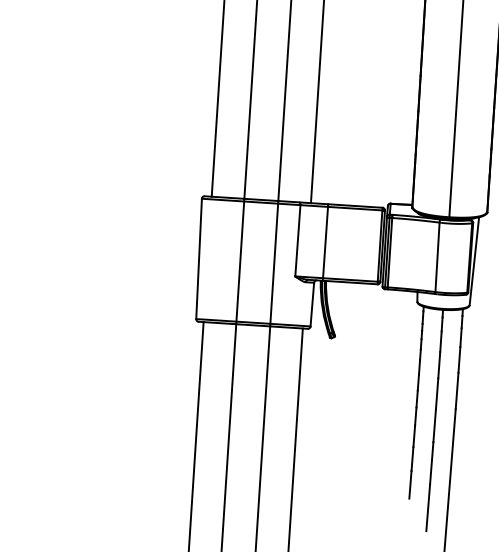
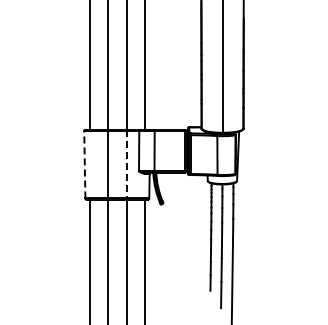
line: (198, 258) -> (84, 164), solid -> dashed
line: (273, 264) -> (126, 165), solid -> dashed

